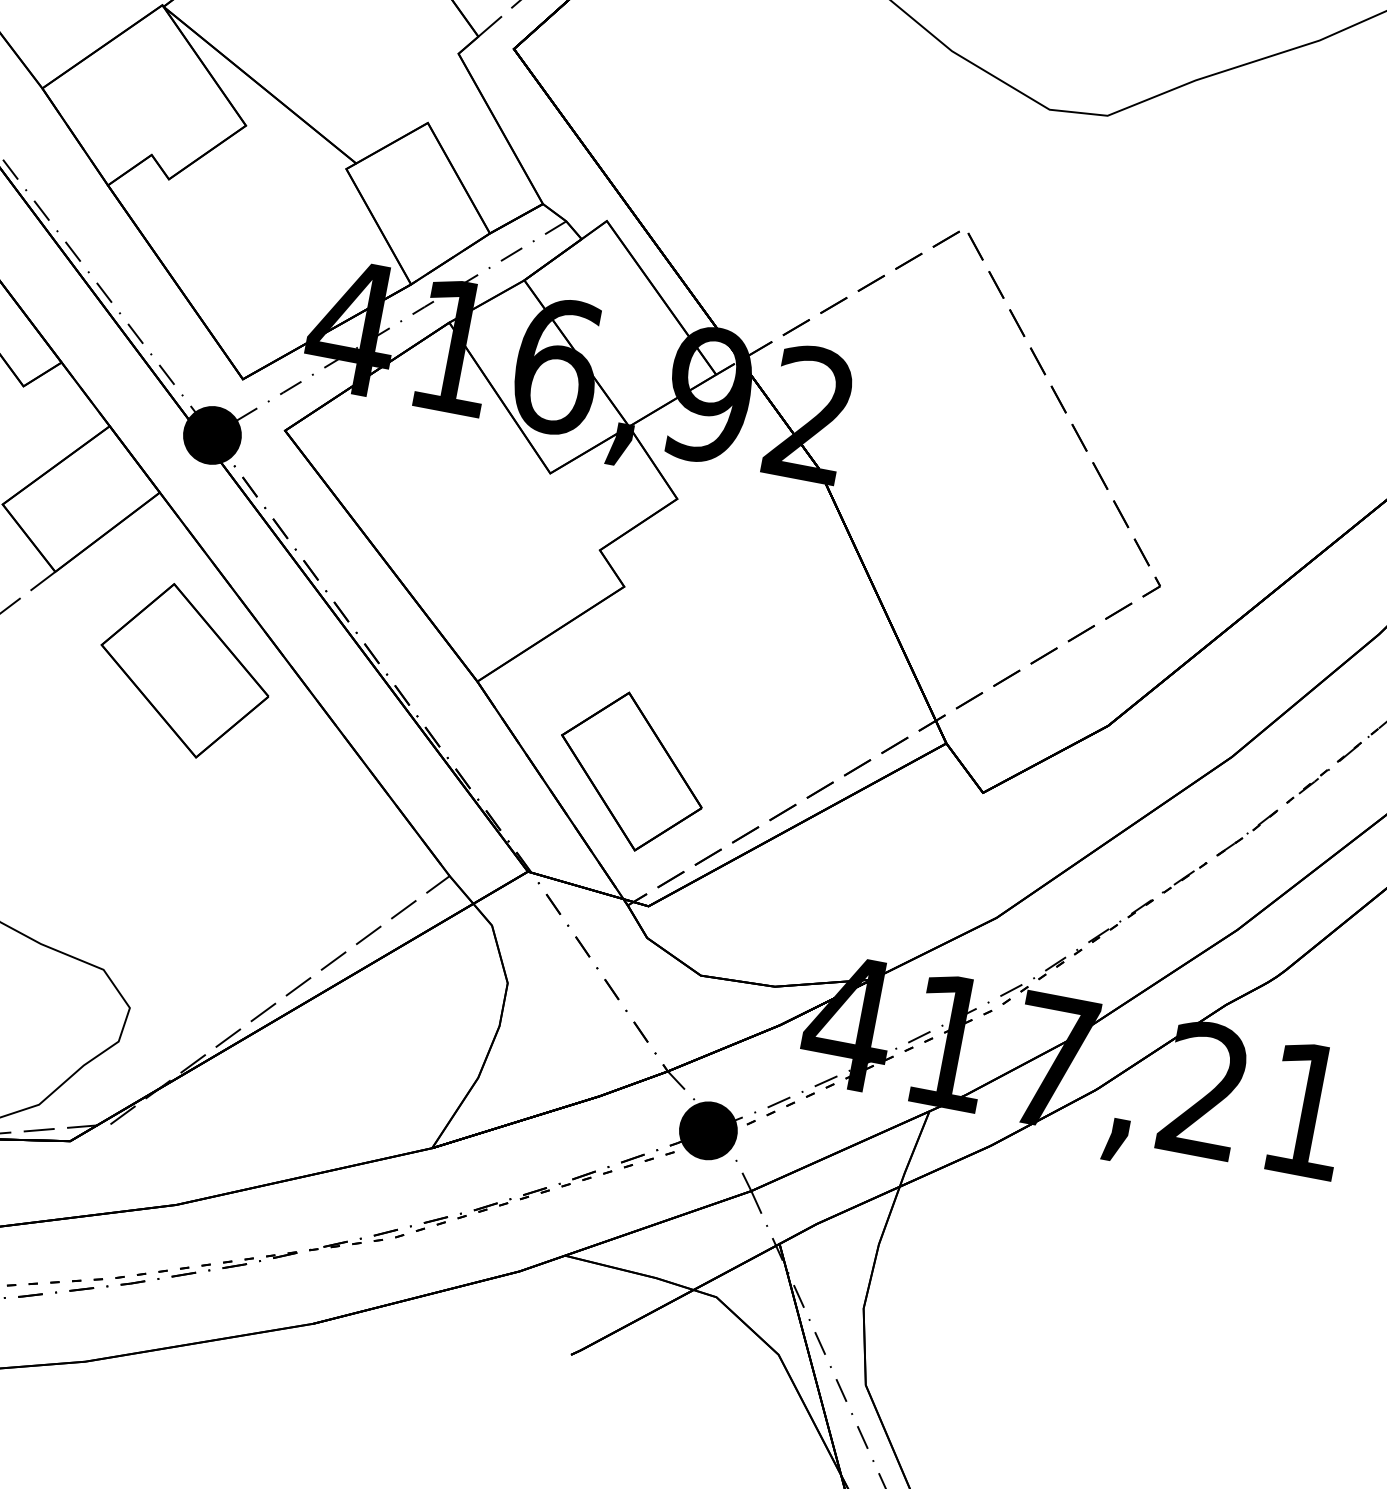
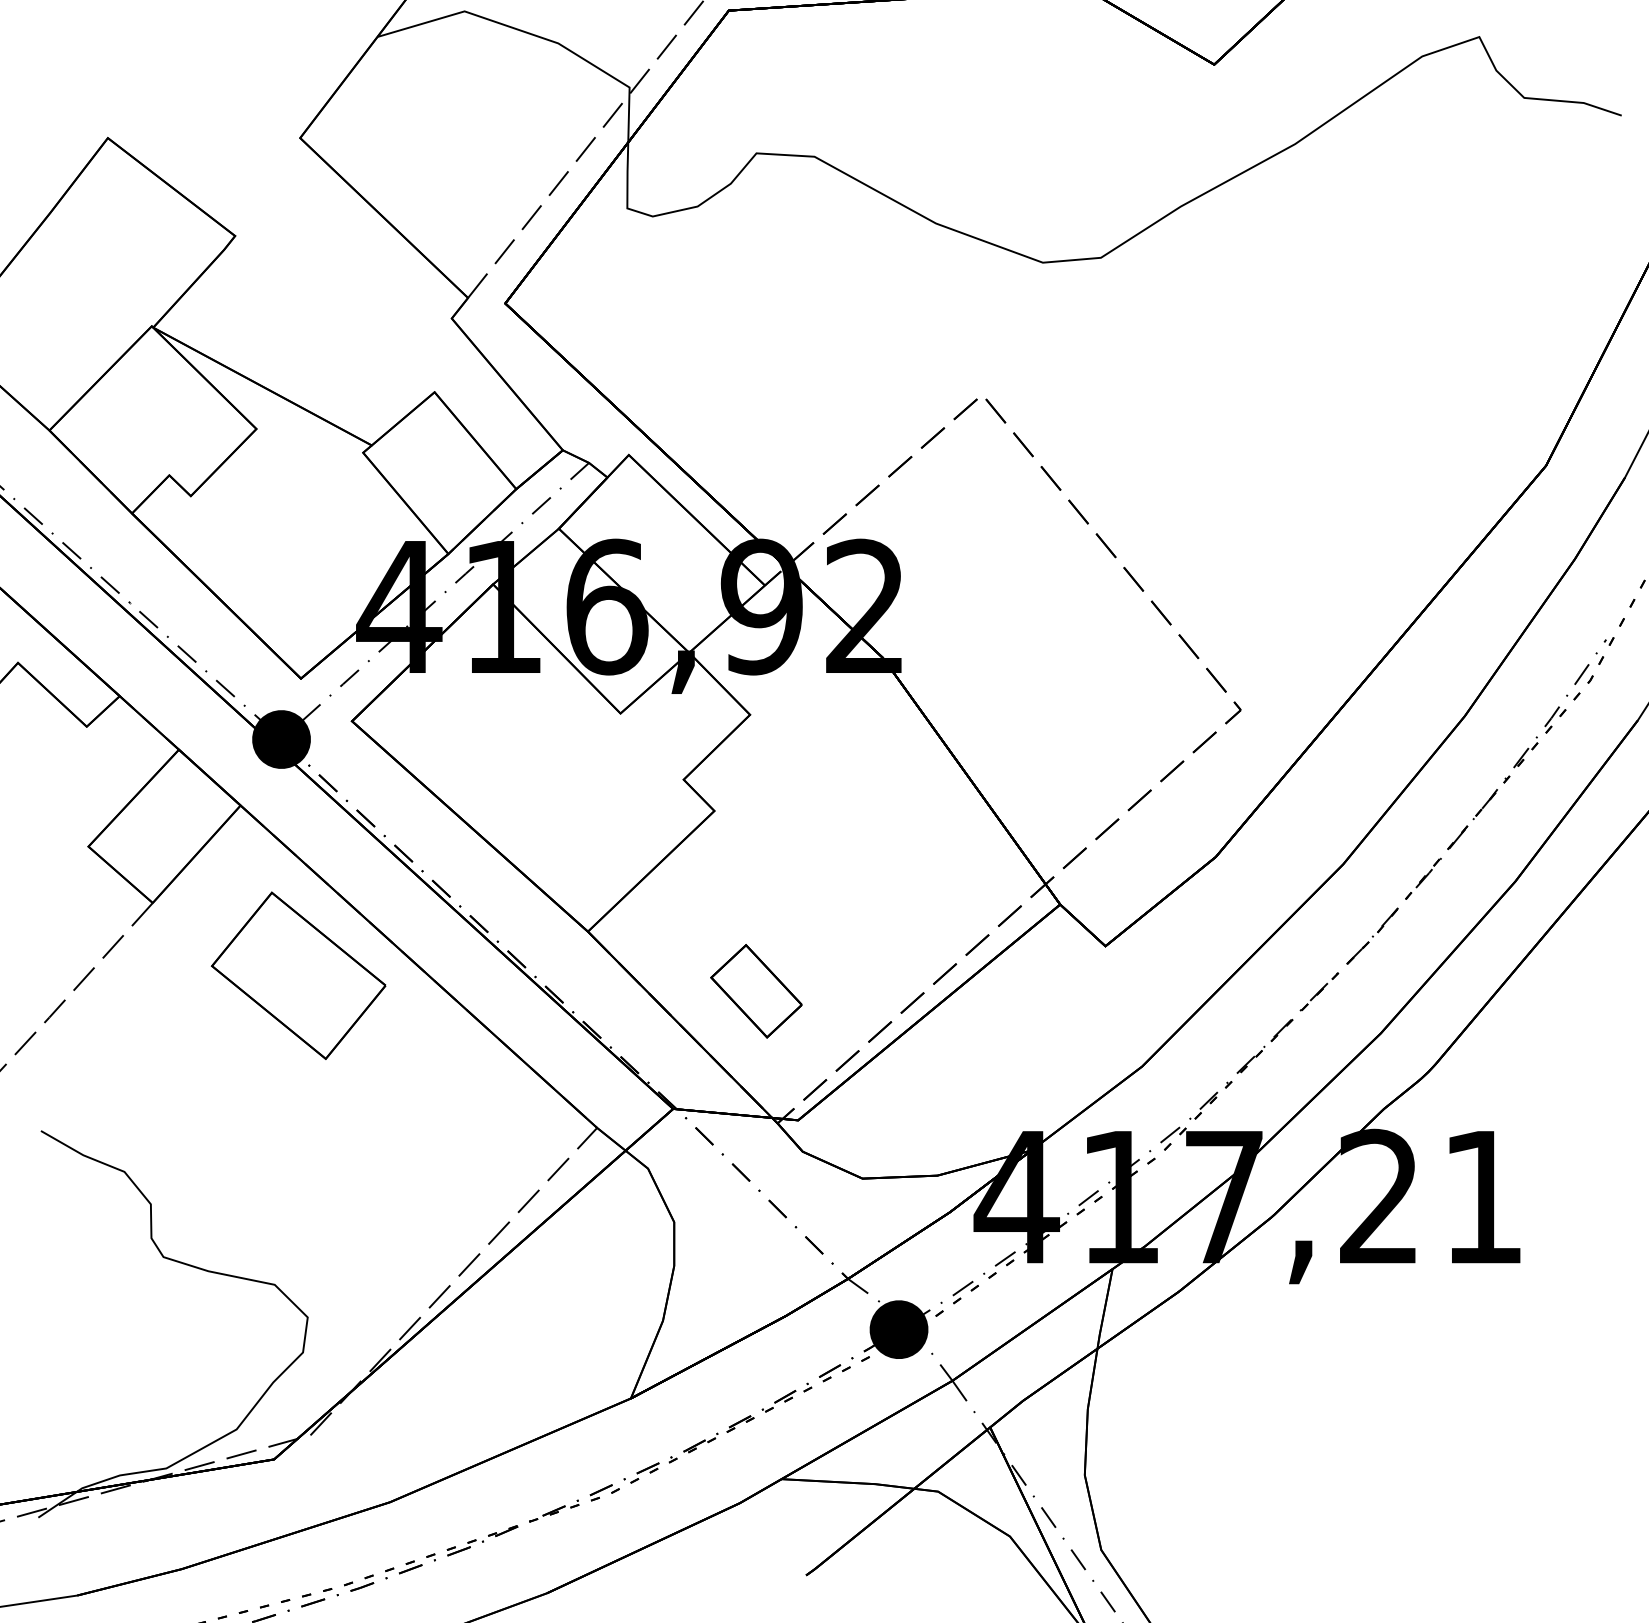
part: (631, 771) -> (756, 991), size x0.6

